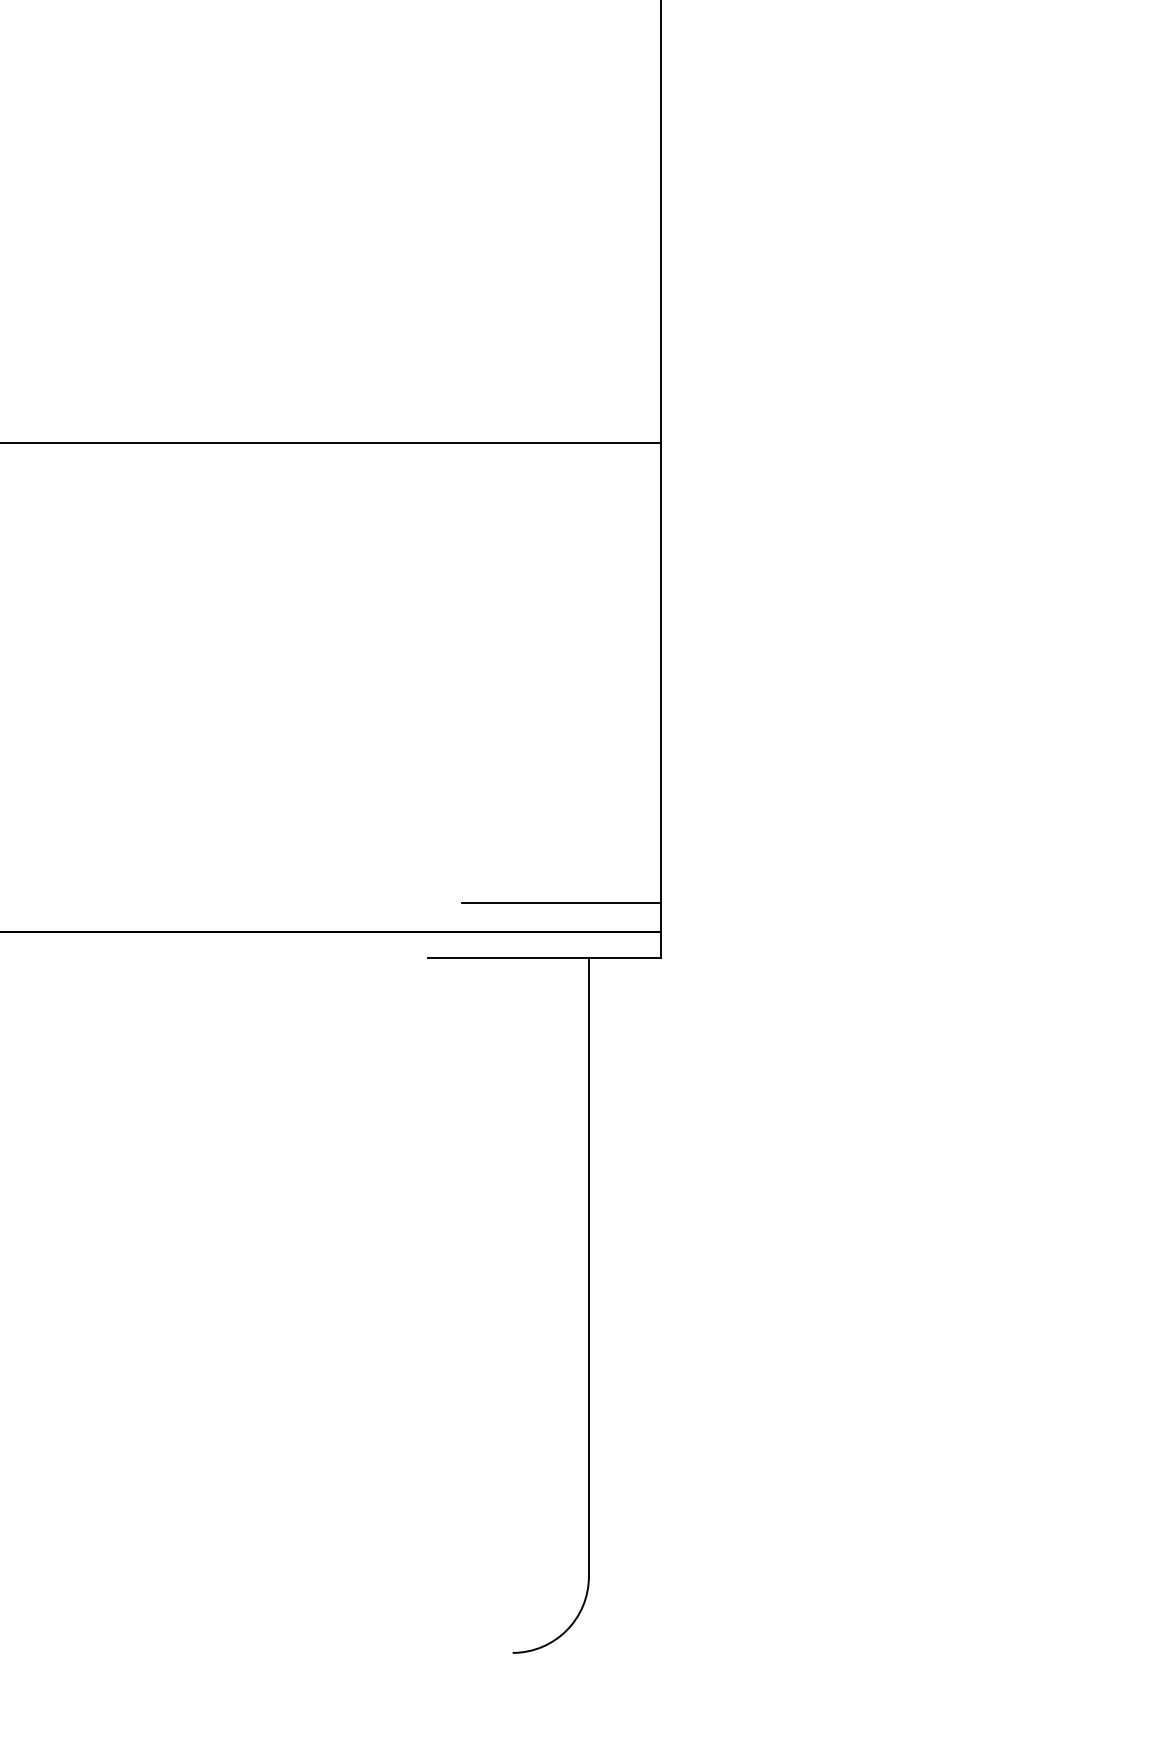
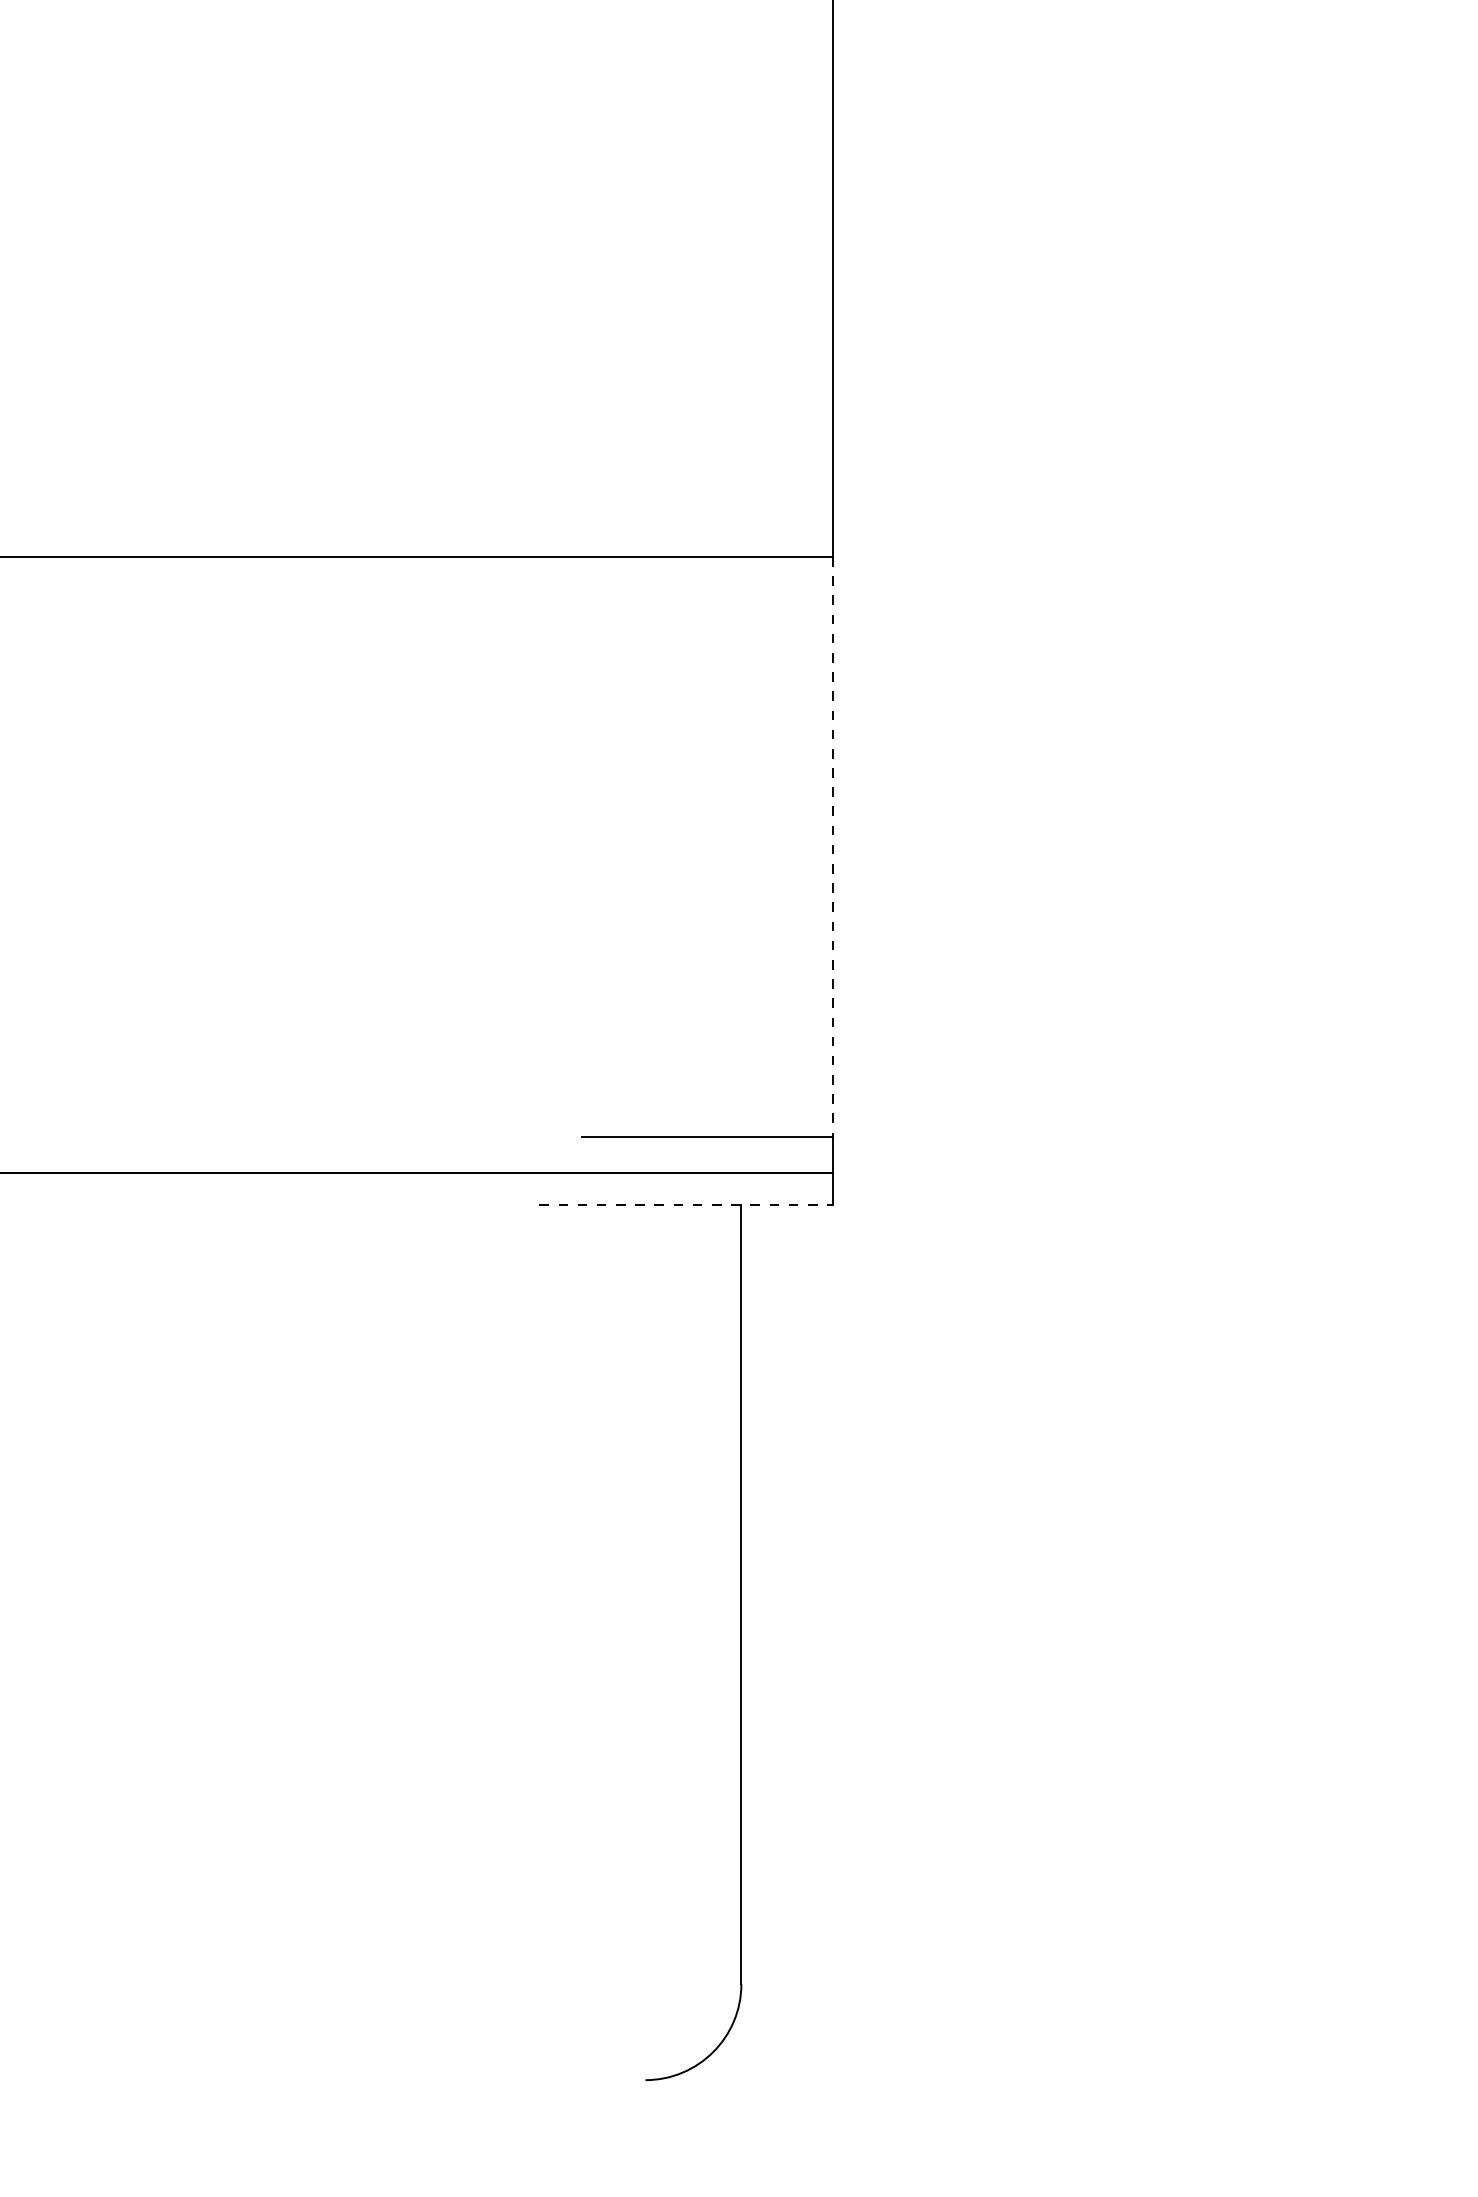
line: (661, 672) -> (832, 846), solid -> dashed
line: (544, 957) -> (685, 1204), solid -> dashed

